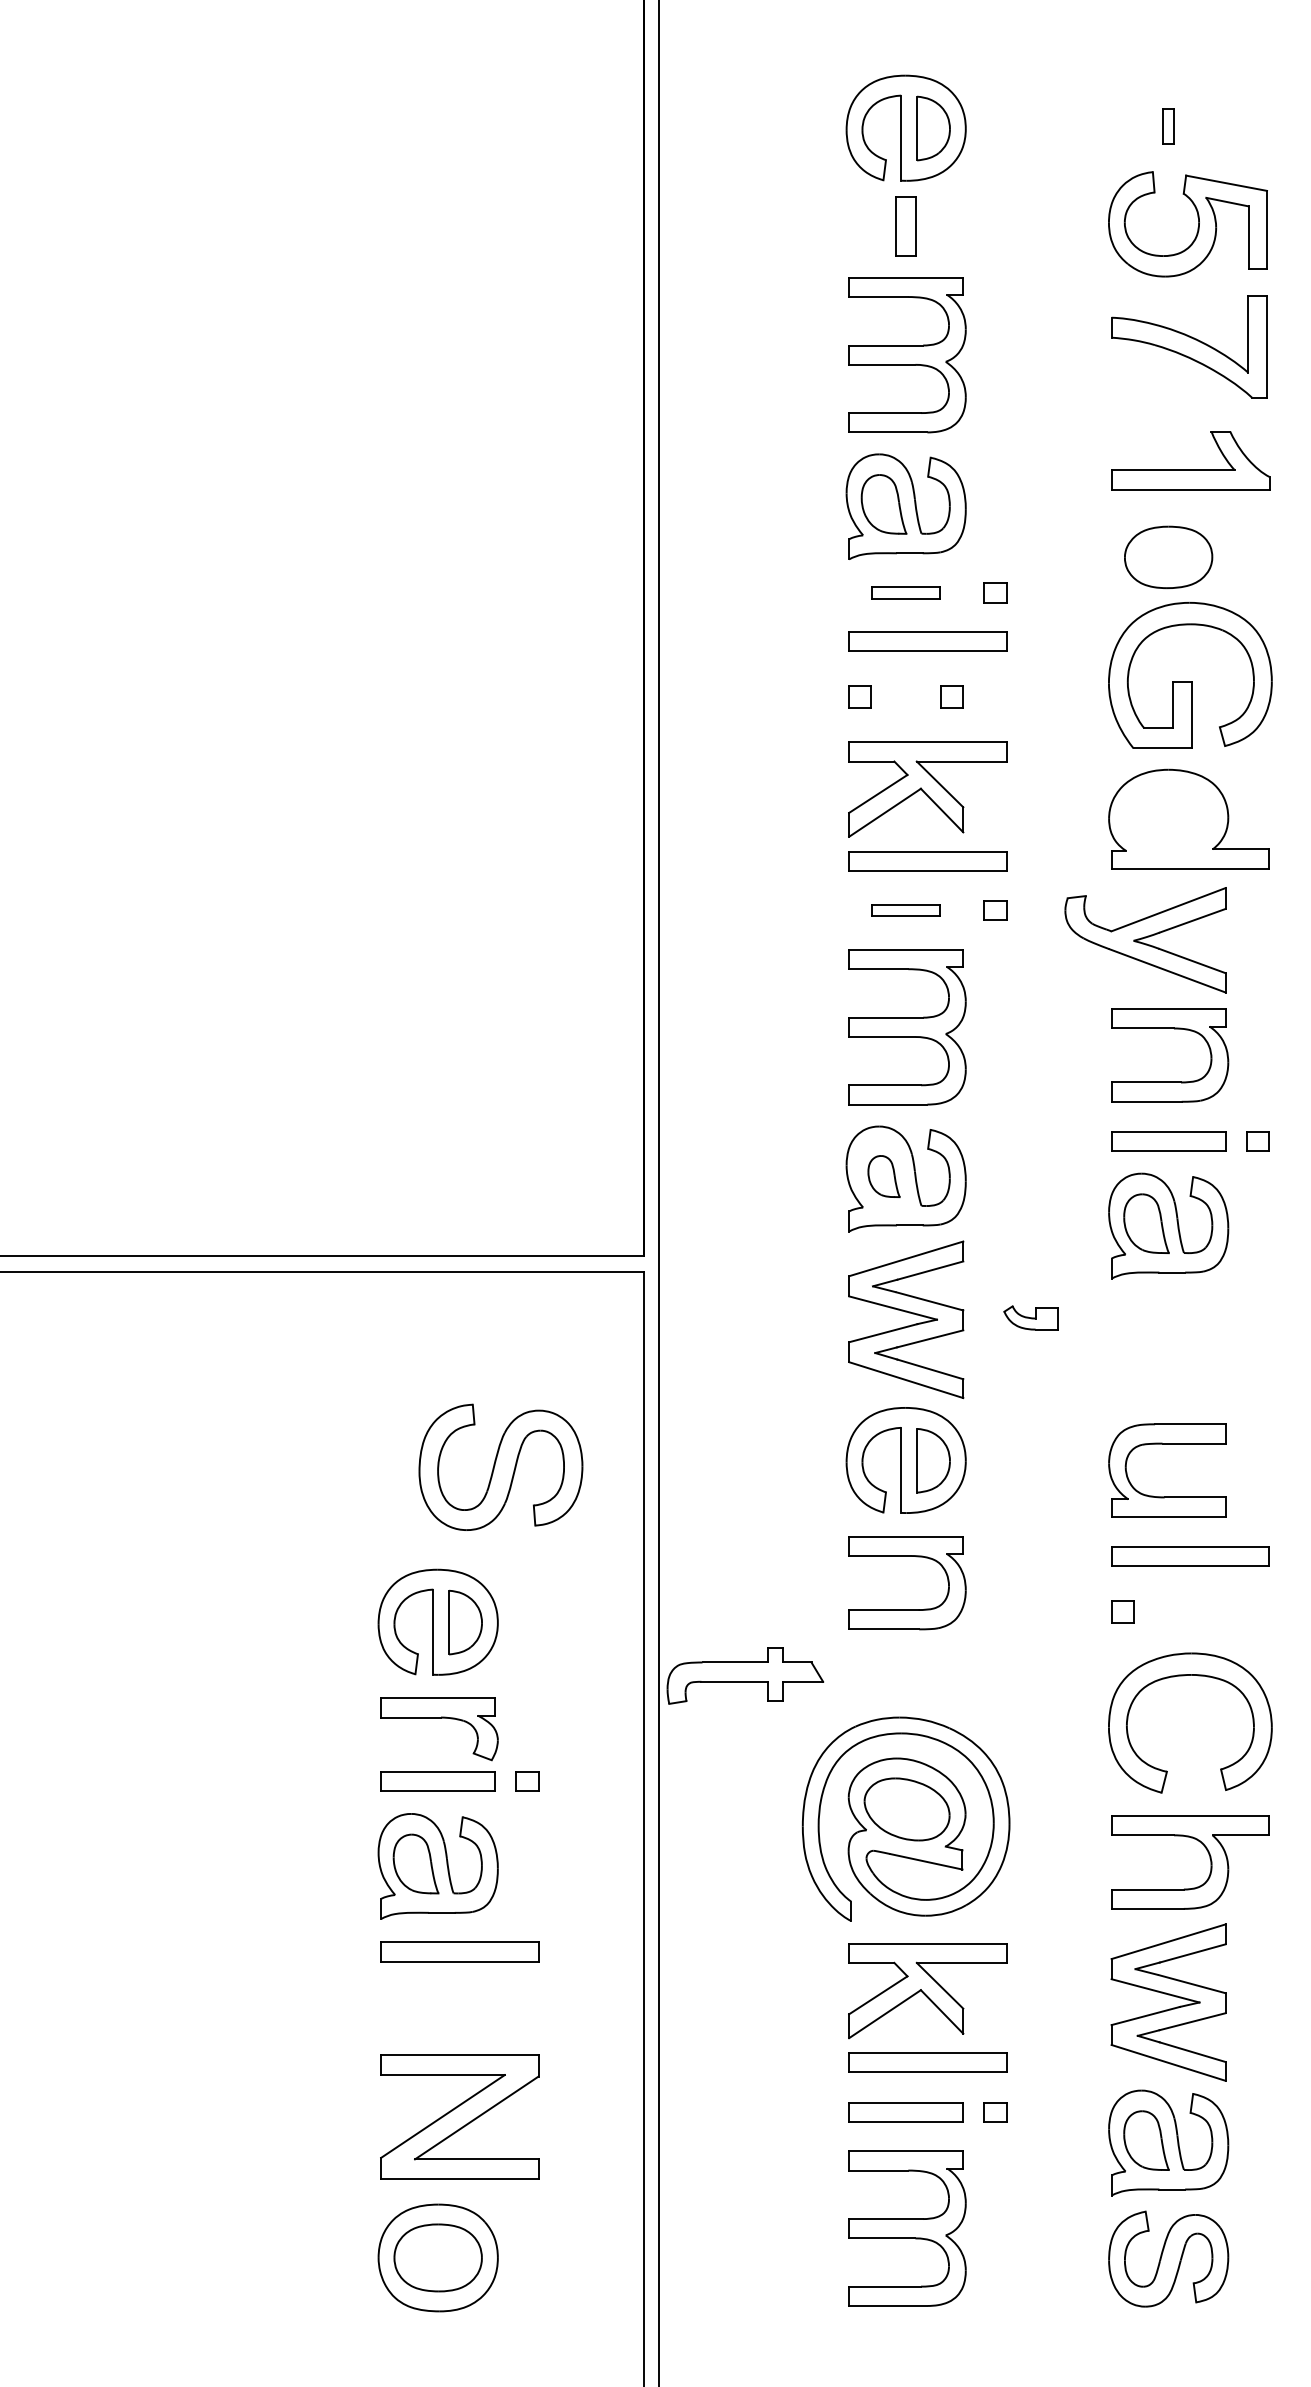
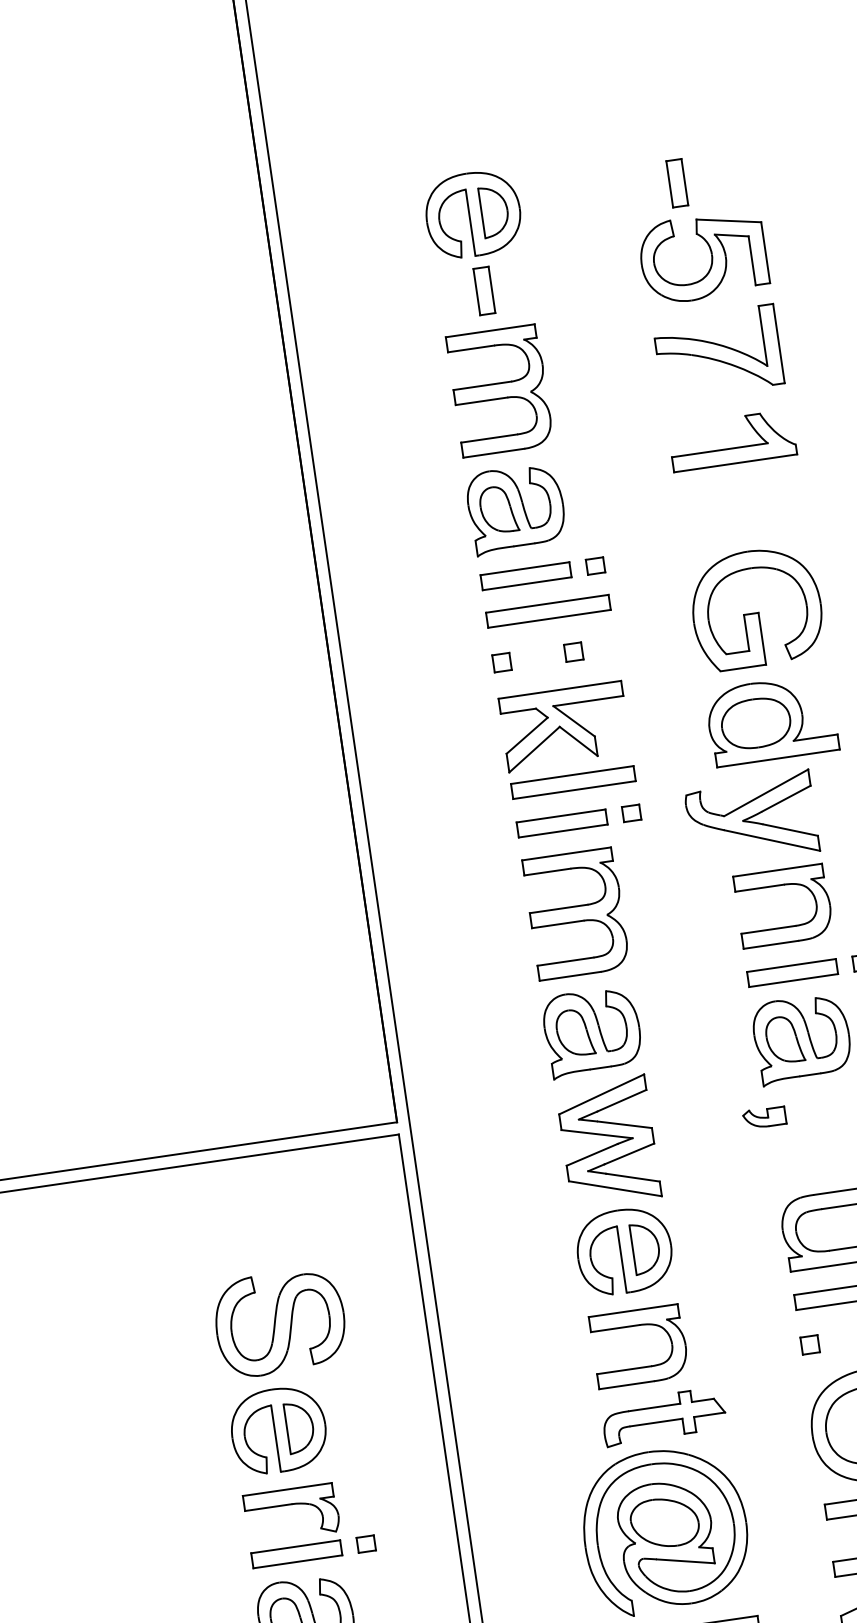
part: (1168, 126) -> (677, 183), size x1.67
part: (1168, 557) -> (756, 723), moved
part: (905, 592) -> (525, 575), size x1.67
part: (905, 910) -> (561, 823), size x1.67
part: (883, 1176) -> (574, 1032), size x1.43
part: (1030, 1317) -> (764, 1117), moved
part: (500, 1466) -> (279, 1322), moved
part: (745, 1675) -> (663, 1416), moved

